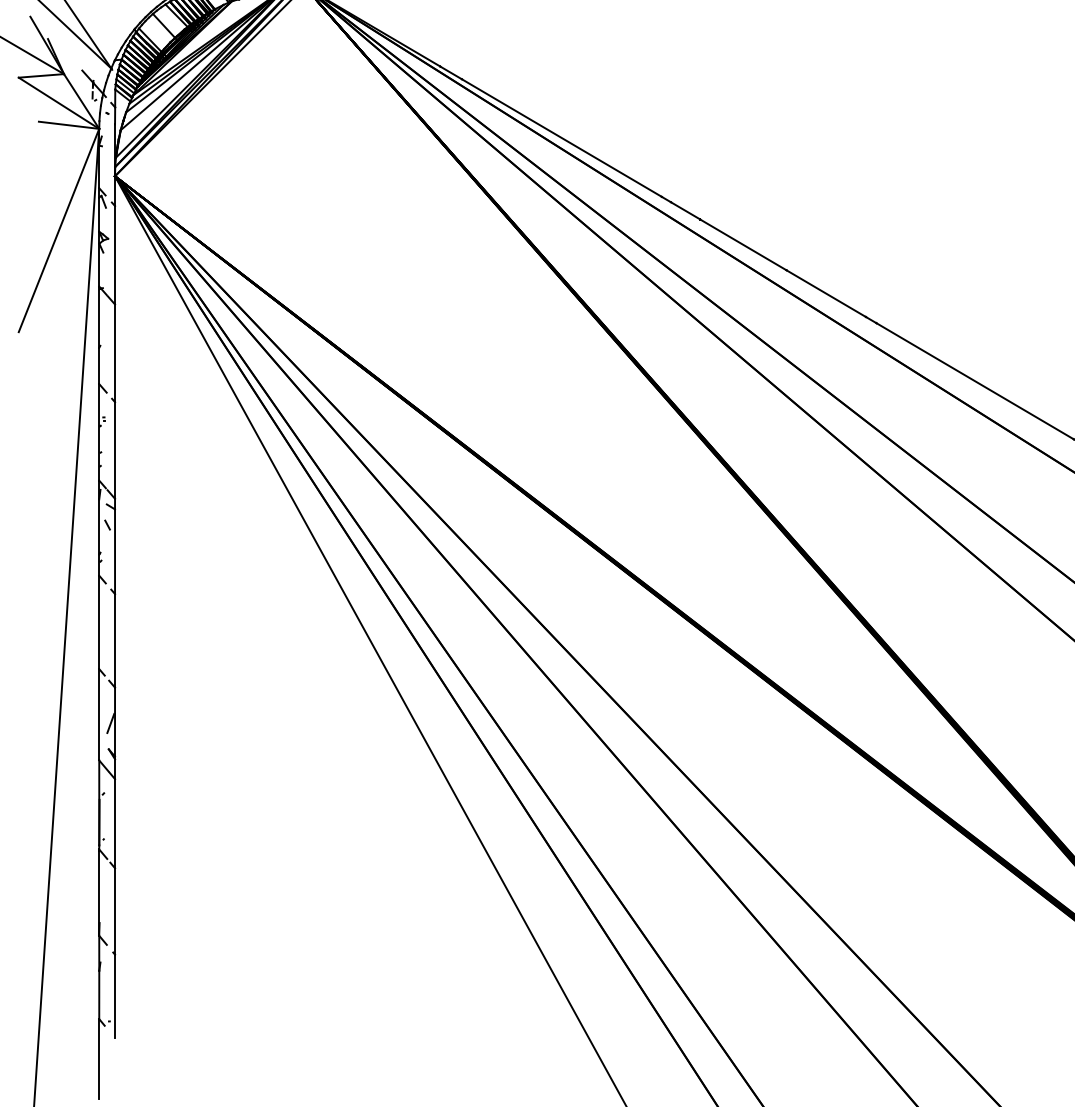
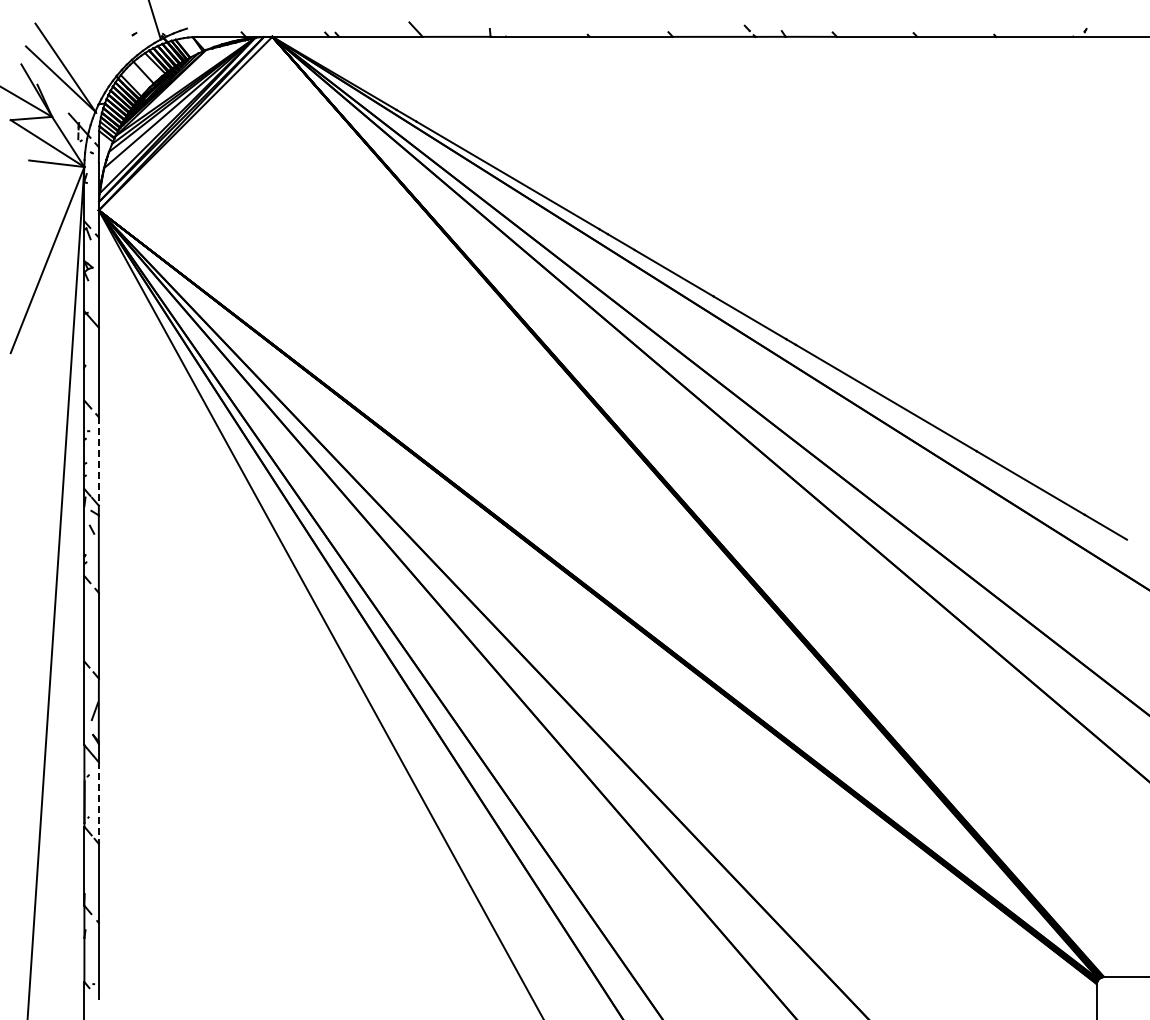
line: (114, 450) -> (98, 461), solid -> dashed
line: (114, 824) -> (98, 803), solid -> dashed

